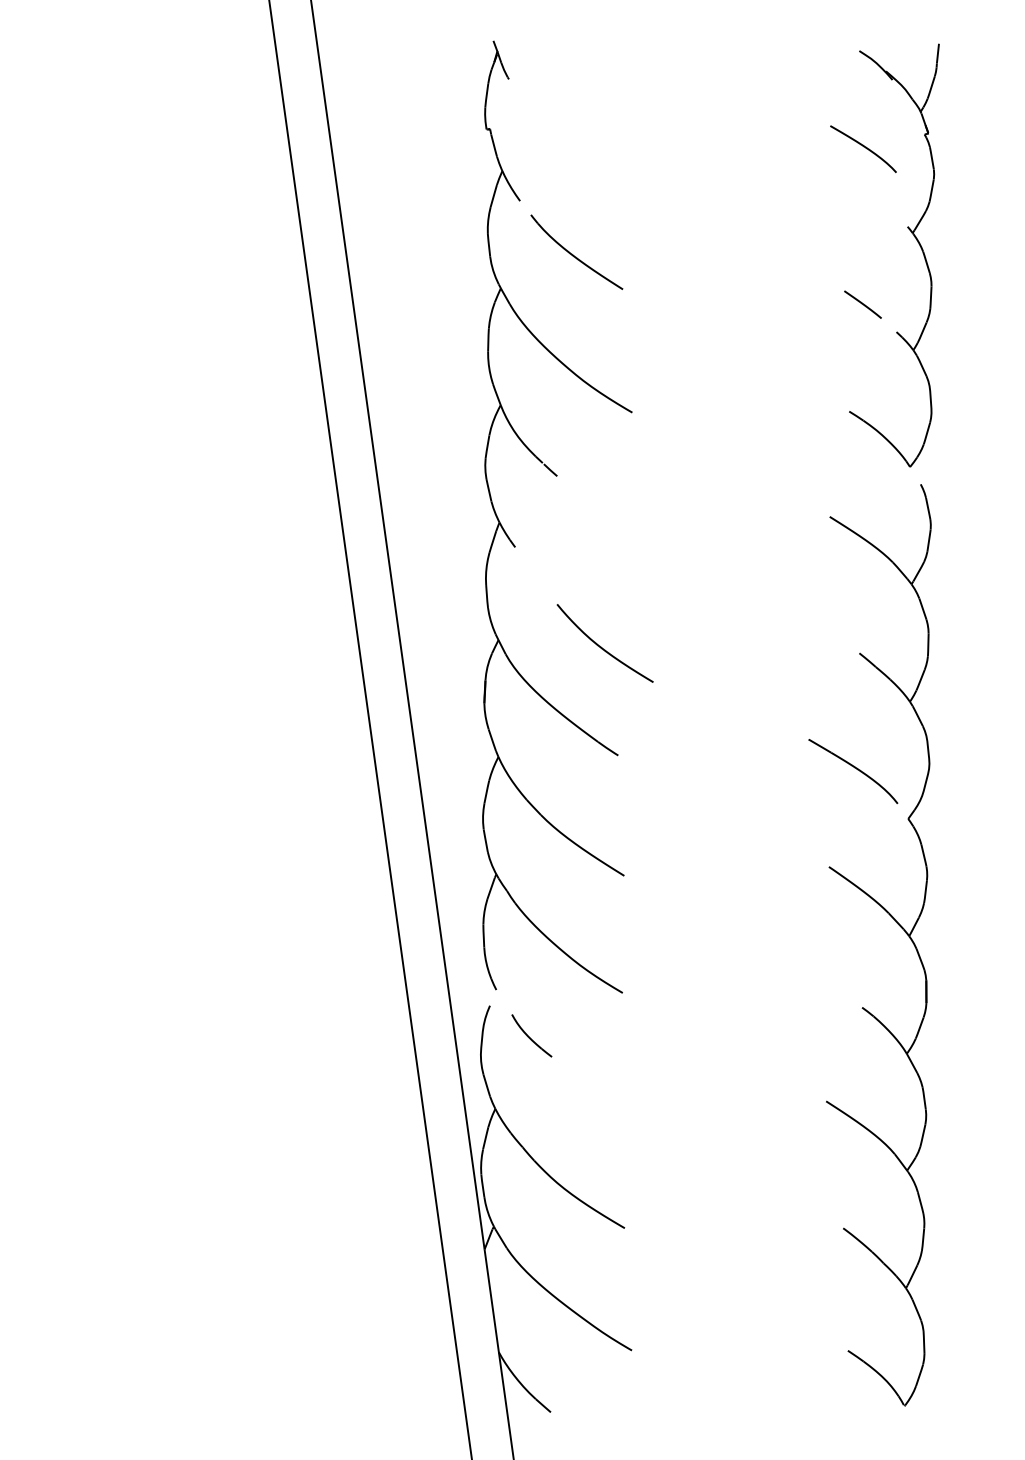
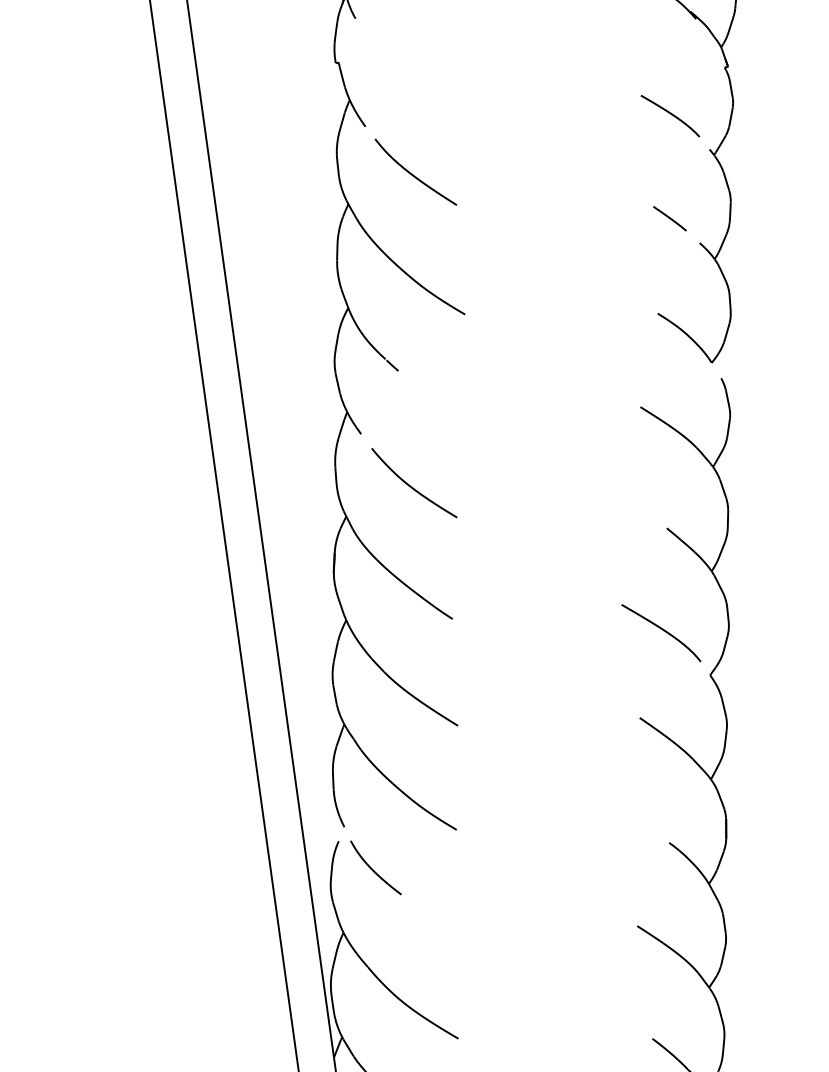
curve: (863, 147) -> (670, 114), moved
curve: (601, 646) -> (411, 485), moved
part: (531, 1035) -> (375, 867), size x1.43

